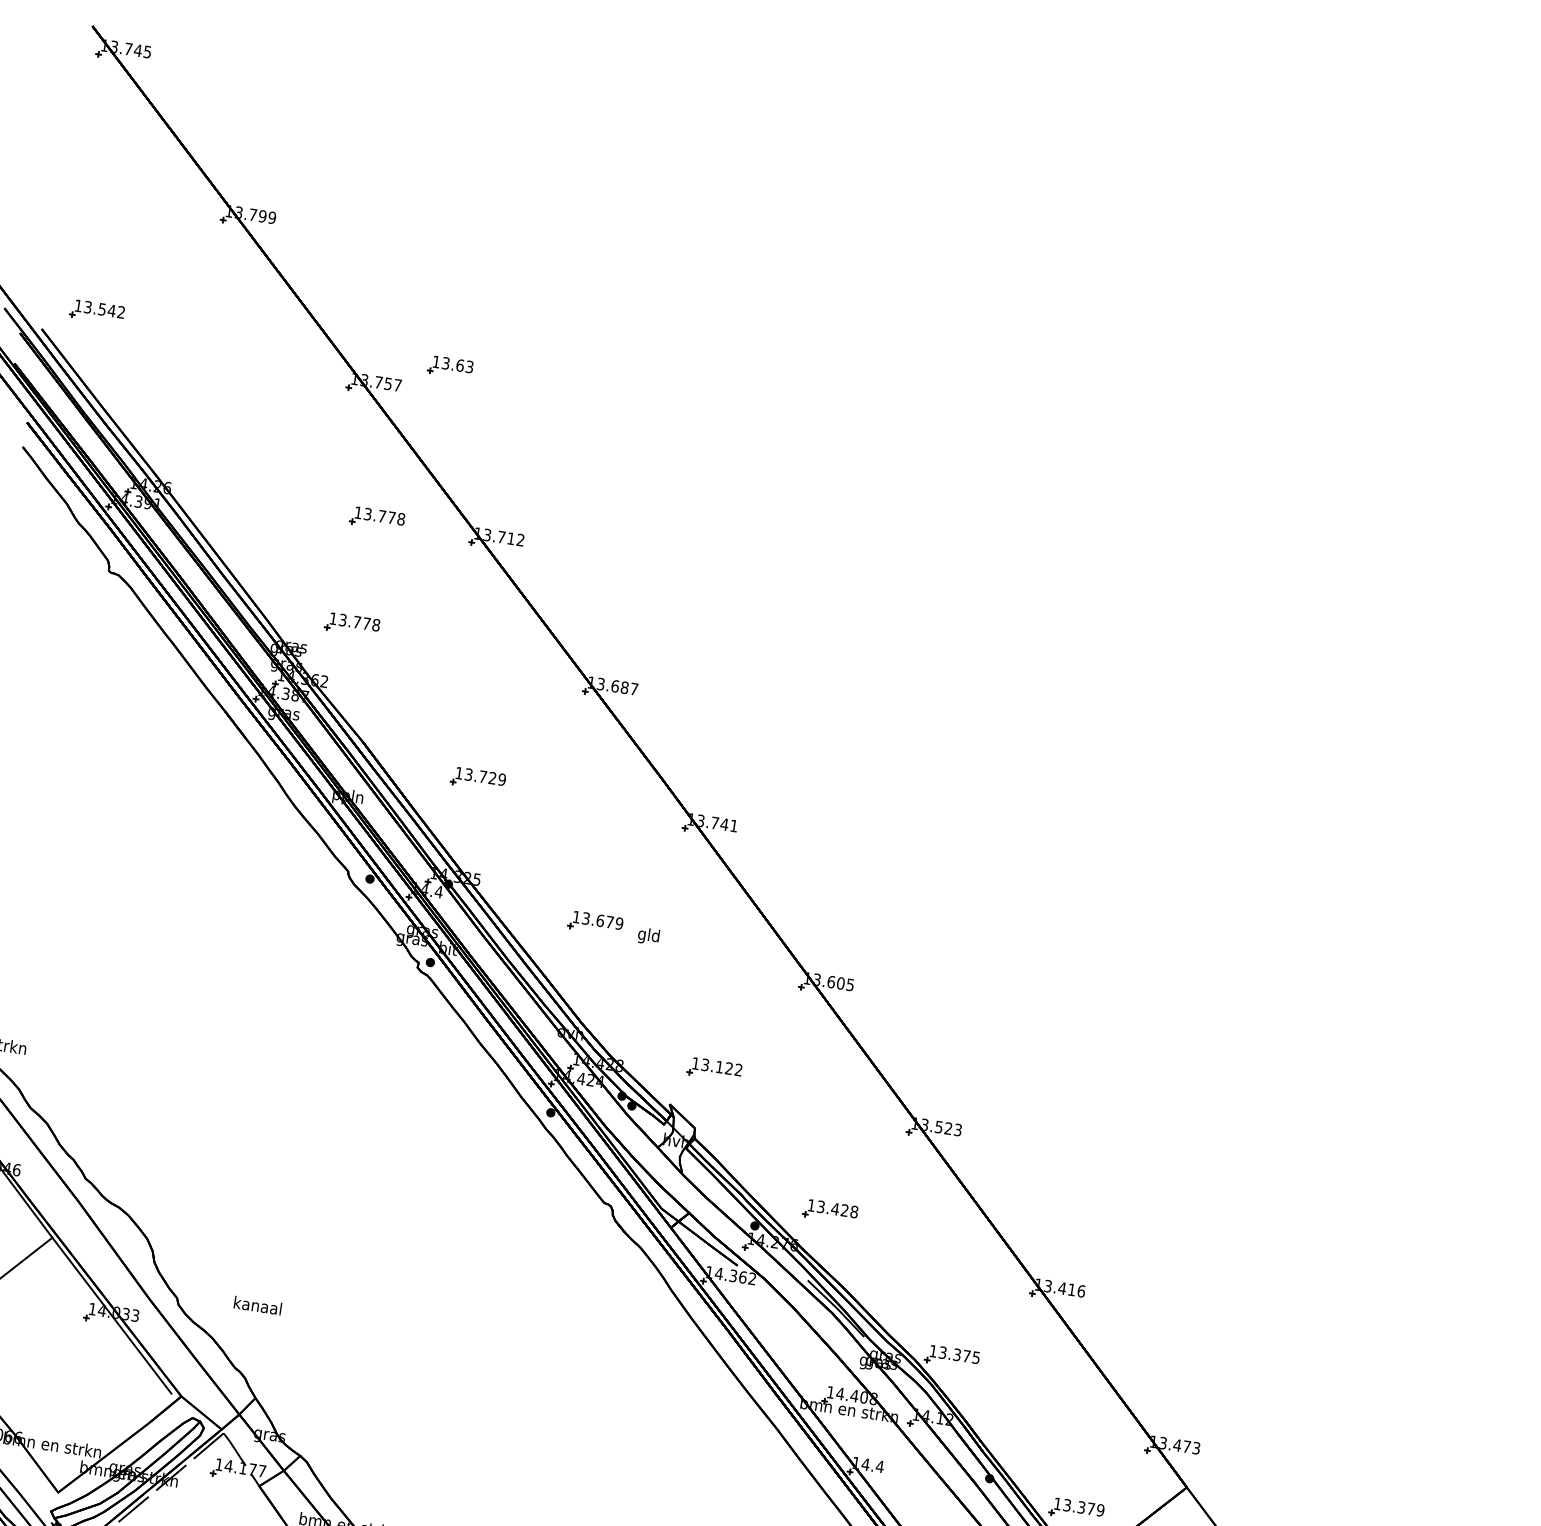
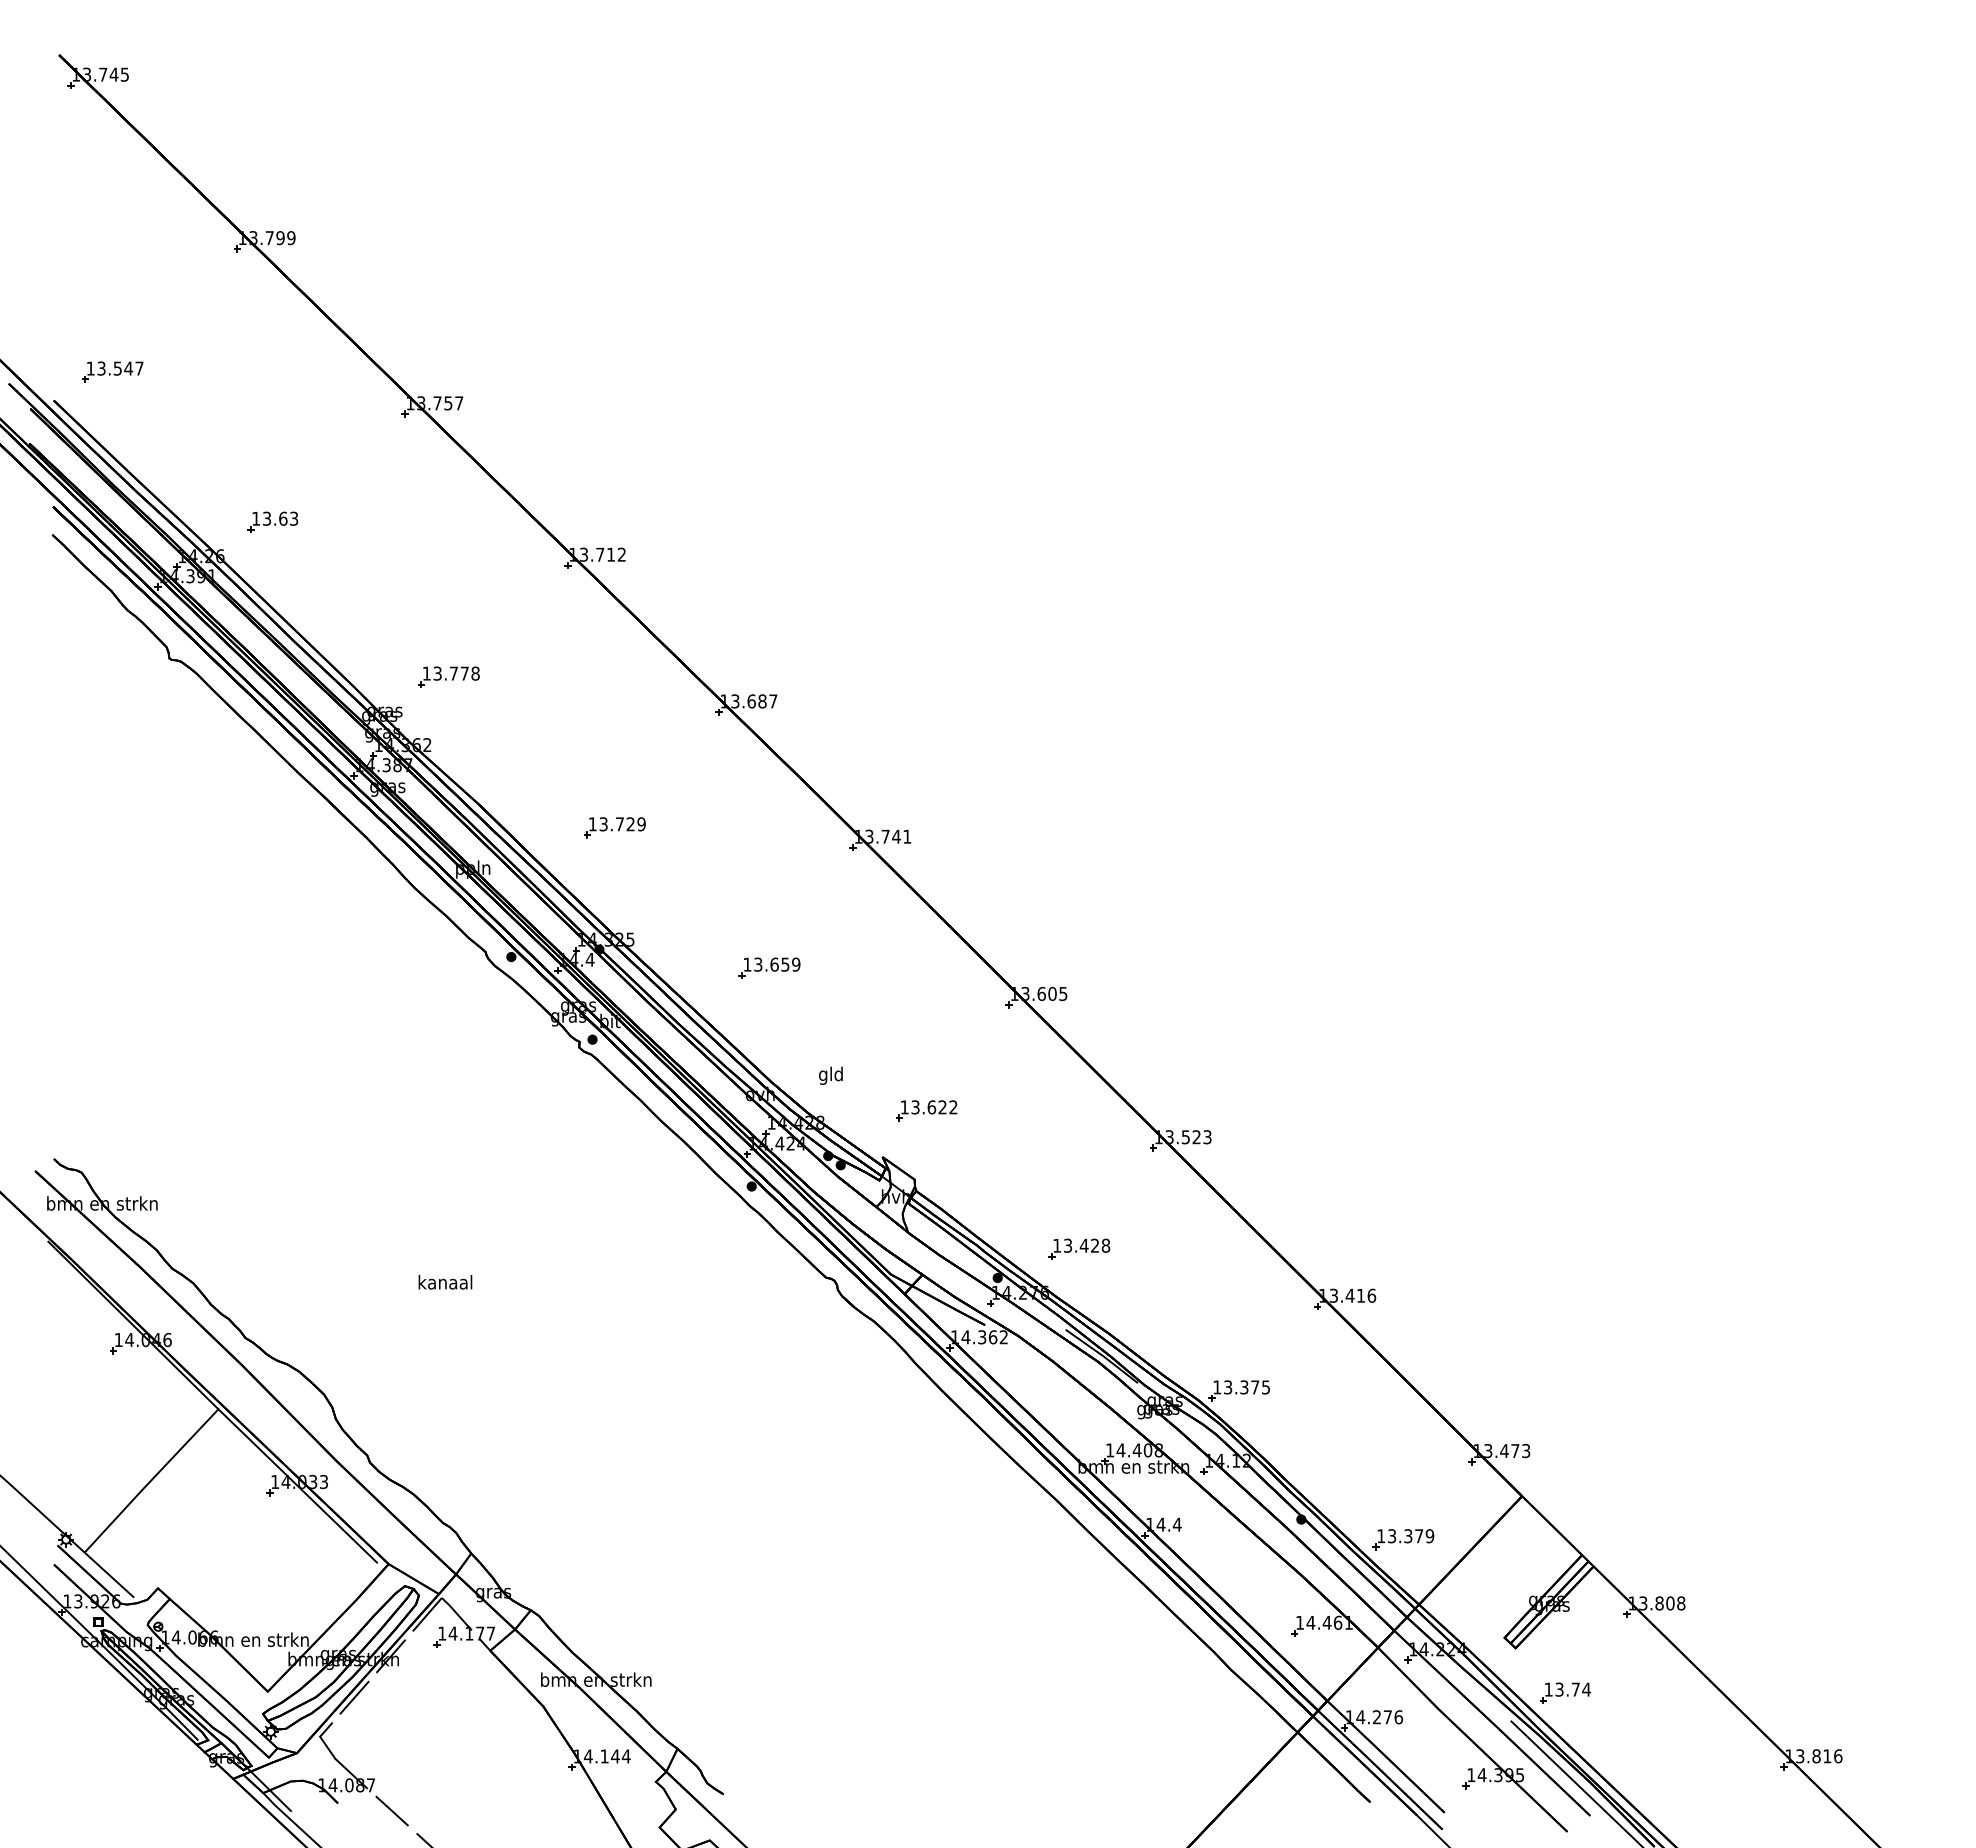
text: (121, 312) -> (139, 368), 13.542 -> 13.547
part: (450, 366) -> (272, 521), moved
part: (377, 518) -> (458, 554), removed
text: (610, 922) -> (785, 964), 13.679 -> 13.659
text: (648, 936) -> (830, 1075), moved
text: (719, 1067) -> (931, 1107), 13.122 -> 13.622
text: (257, 1305) -> (445, 1282), moved

